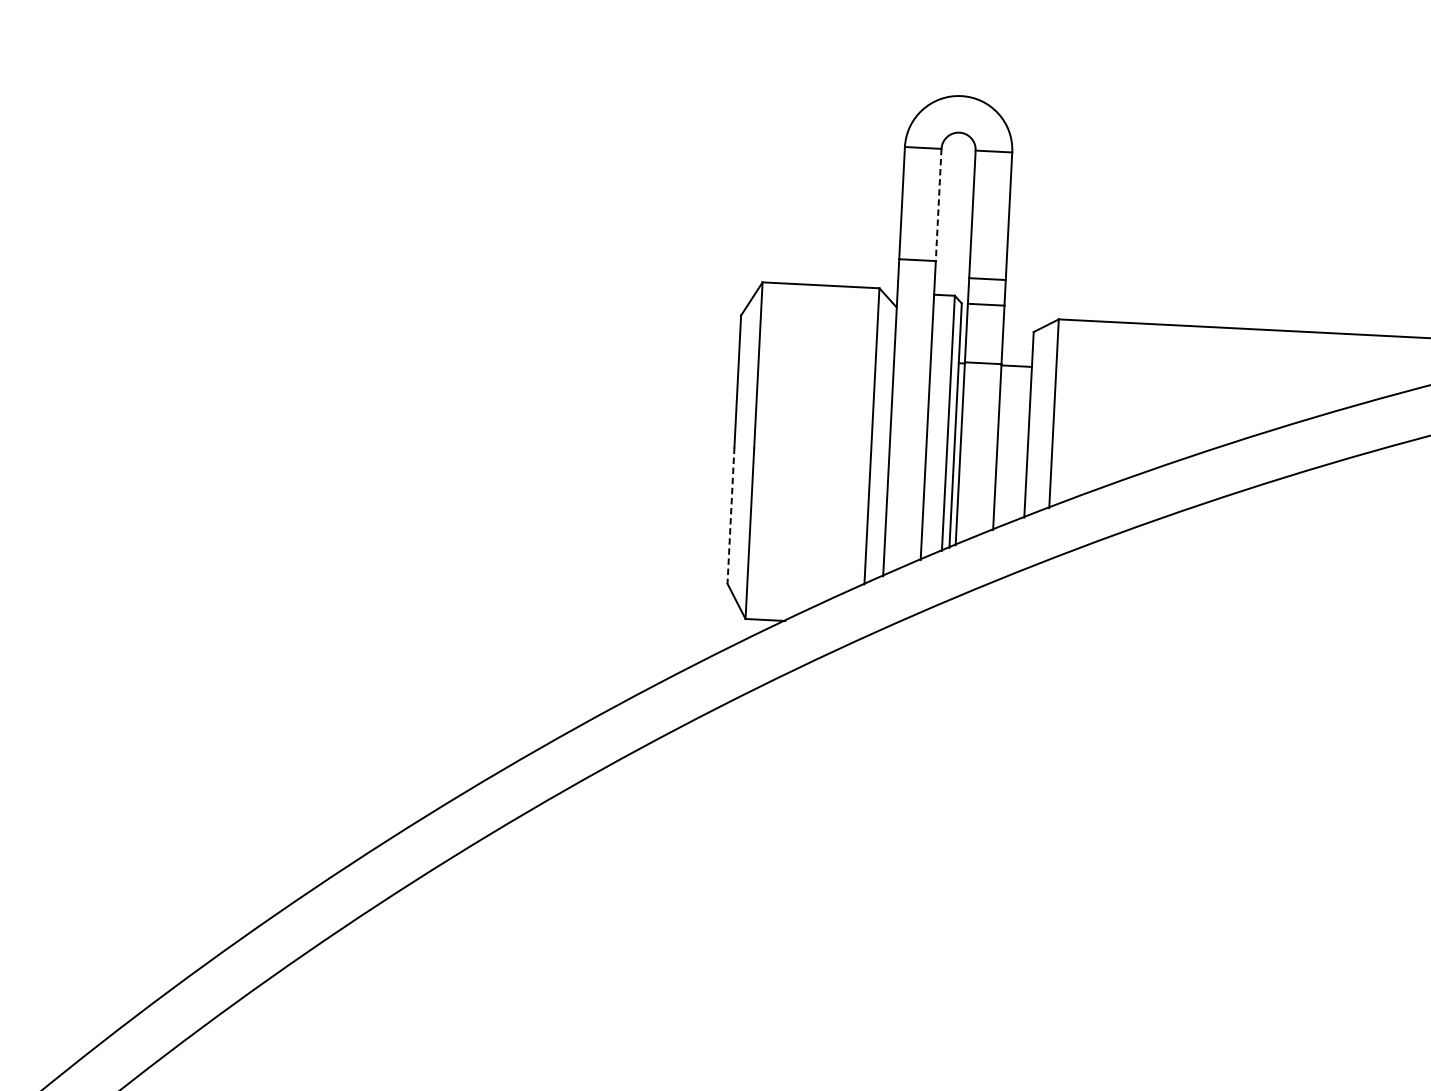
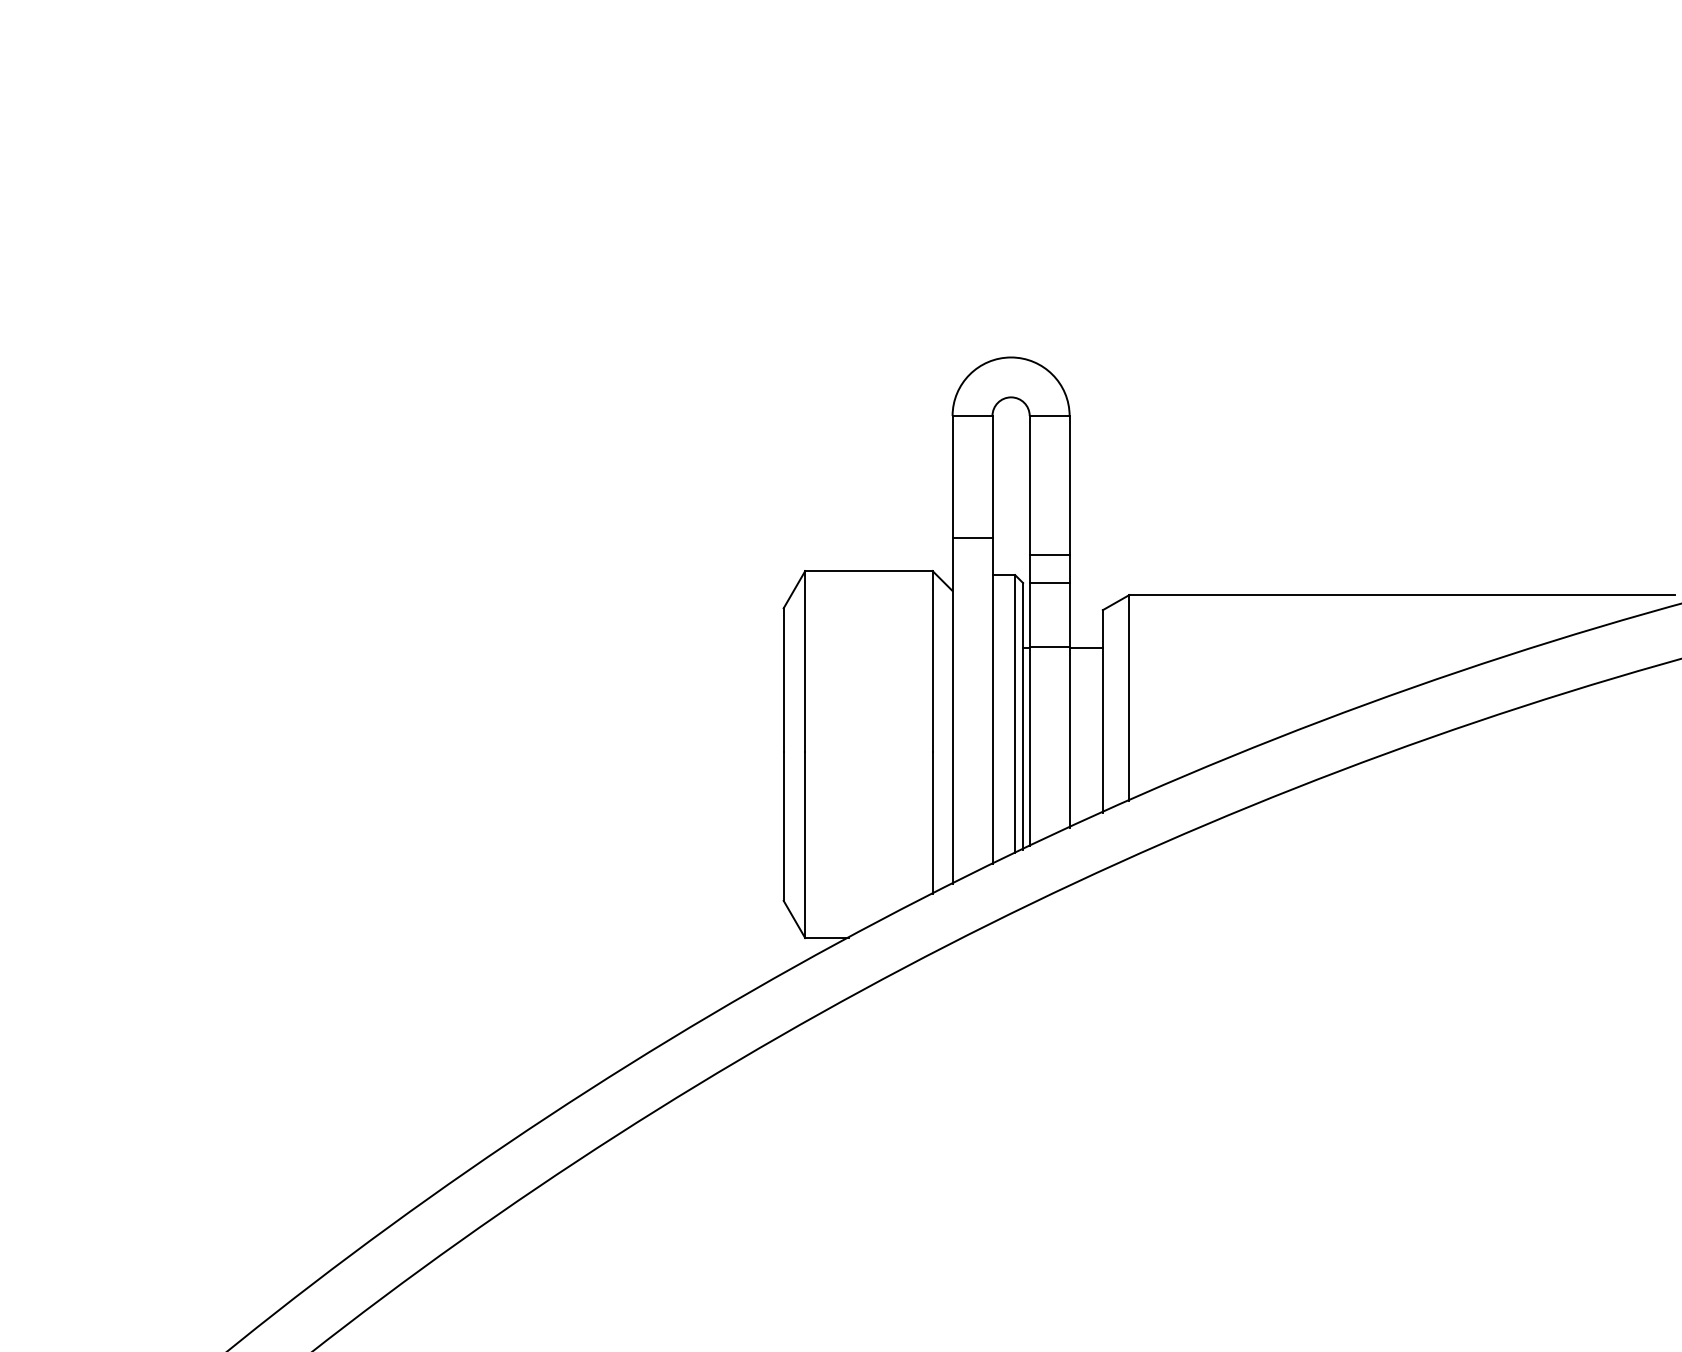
line: (938, 205) -> (992, 477), dashed -> solid
line: (730, 516) -> (783, 827), dashed -> solid

